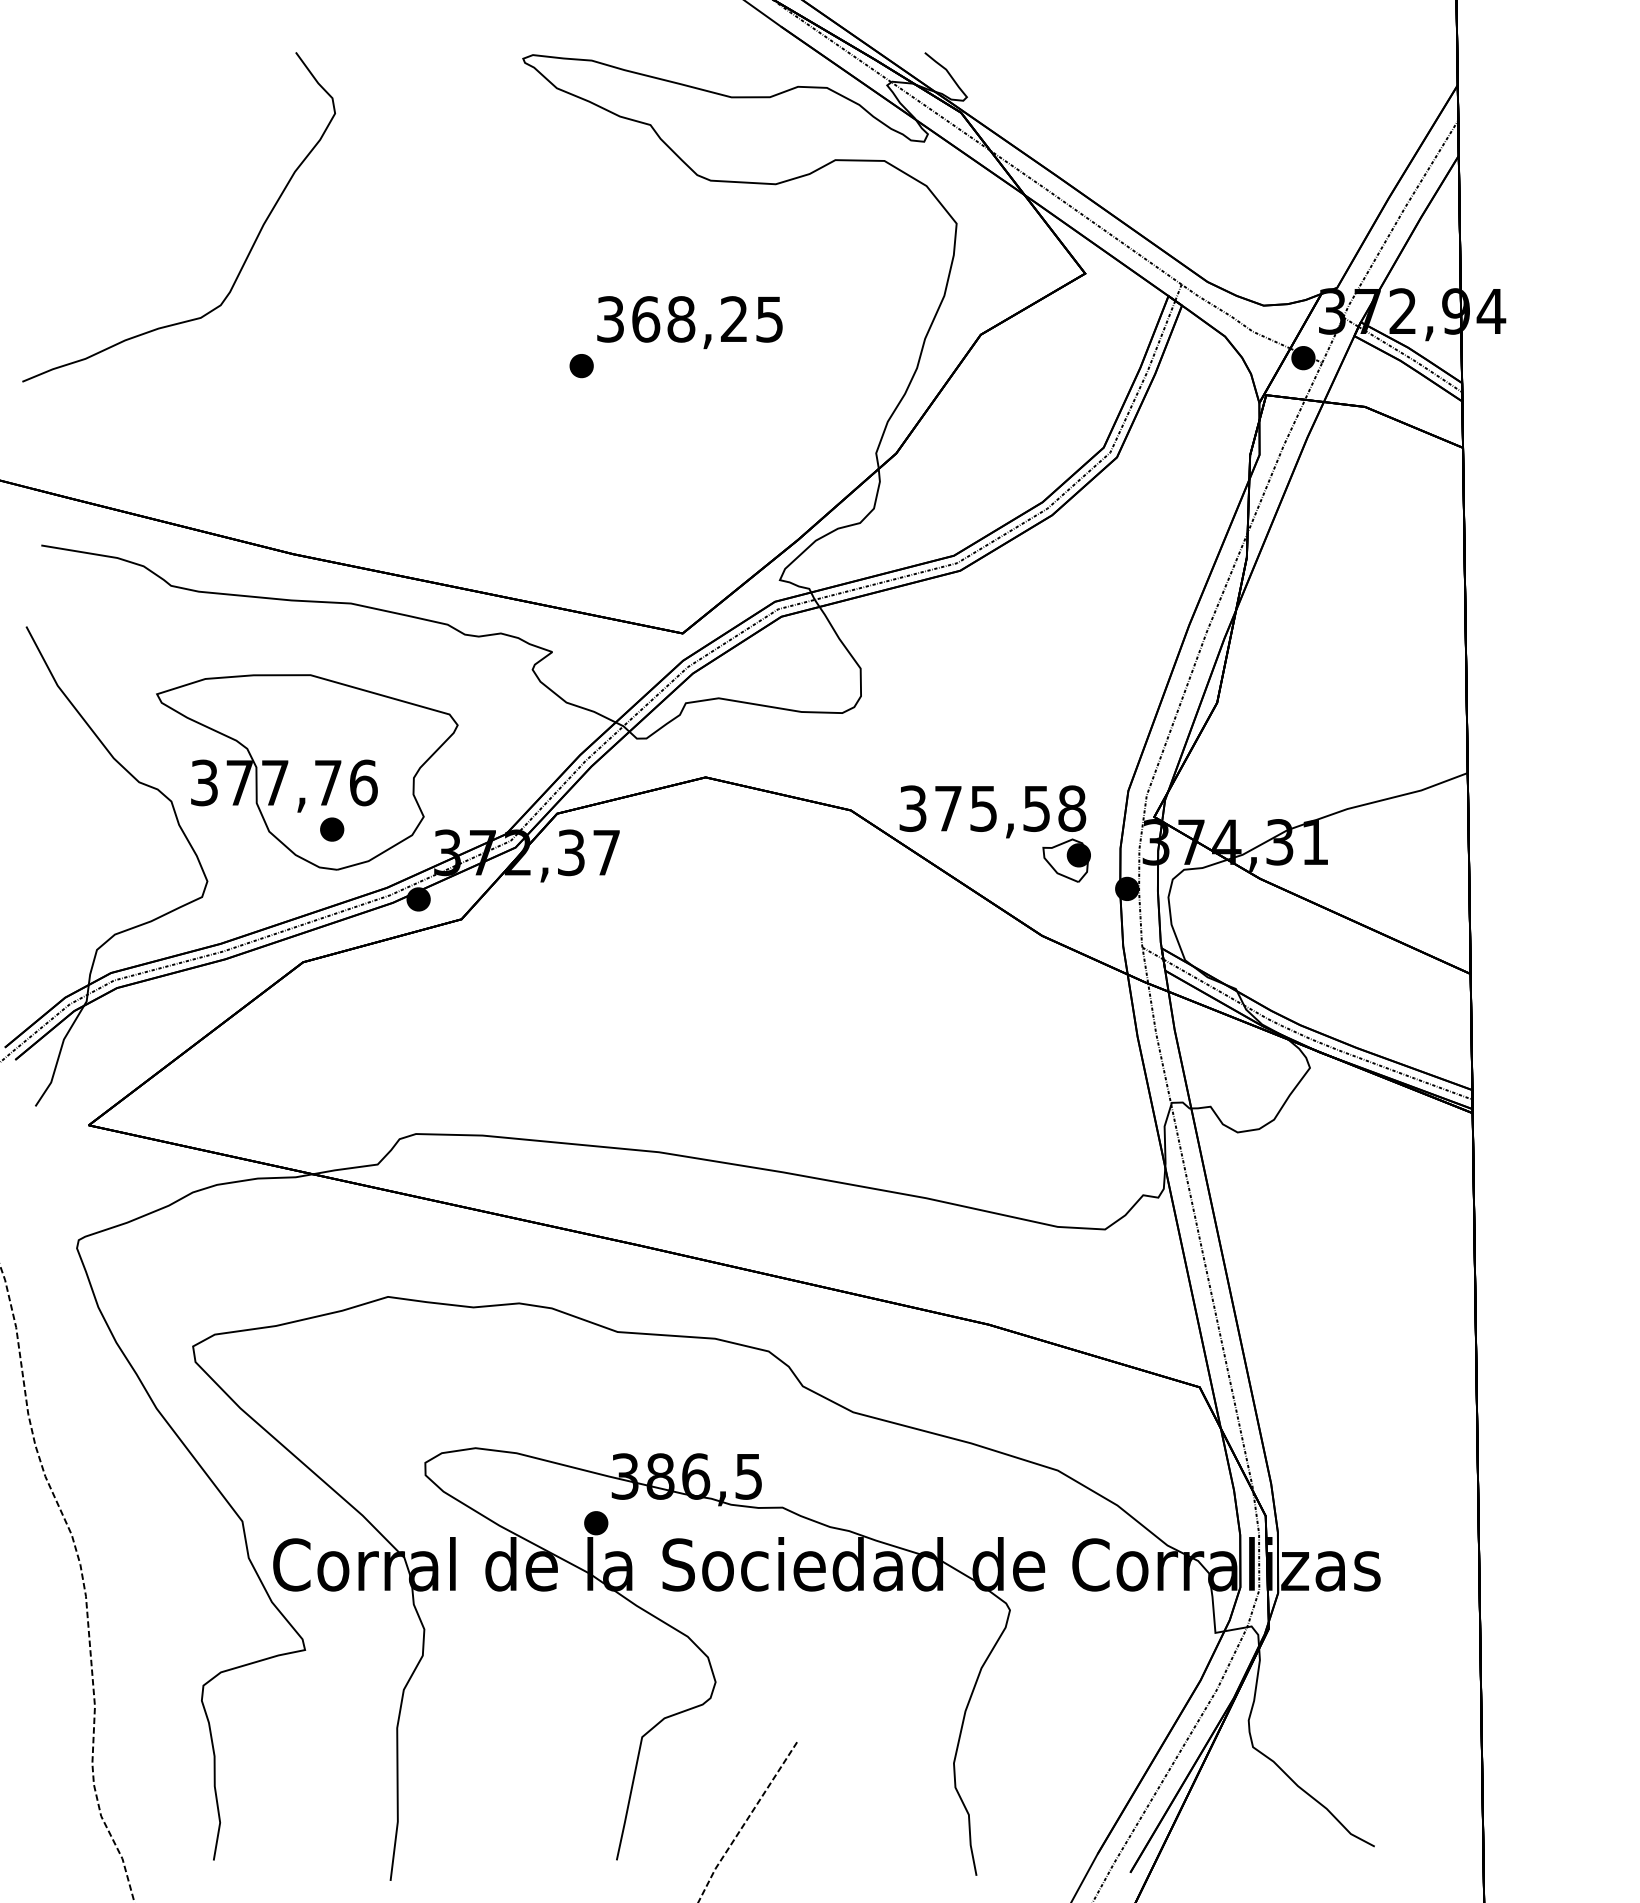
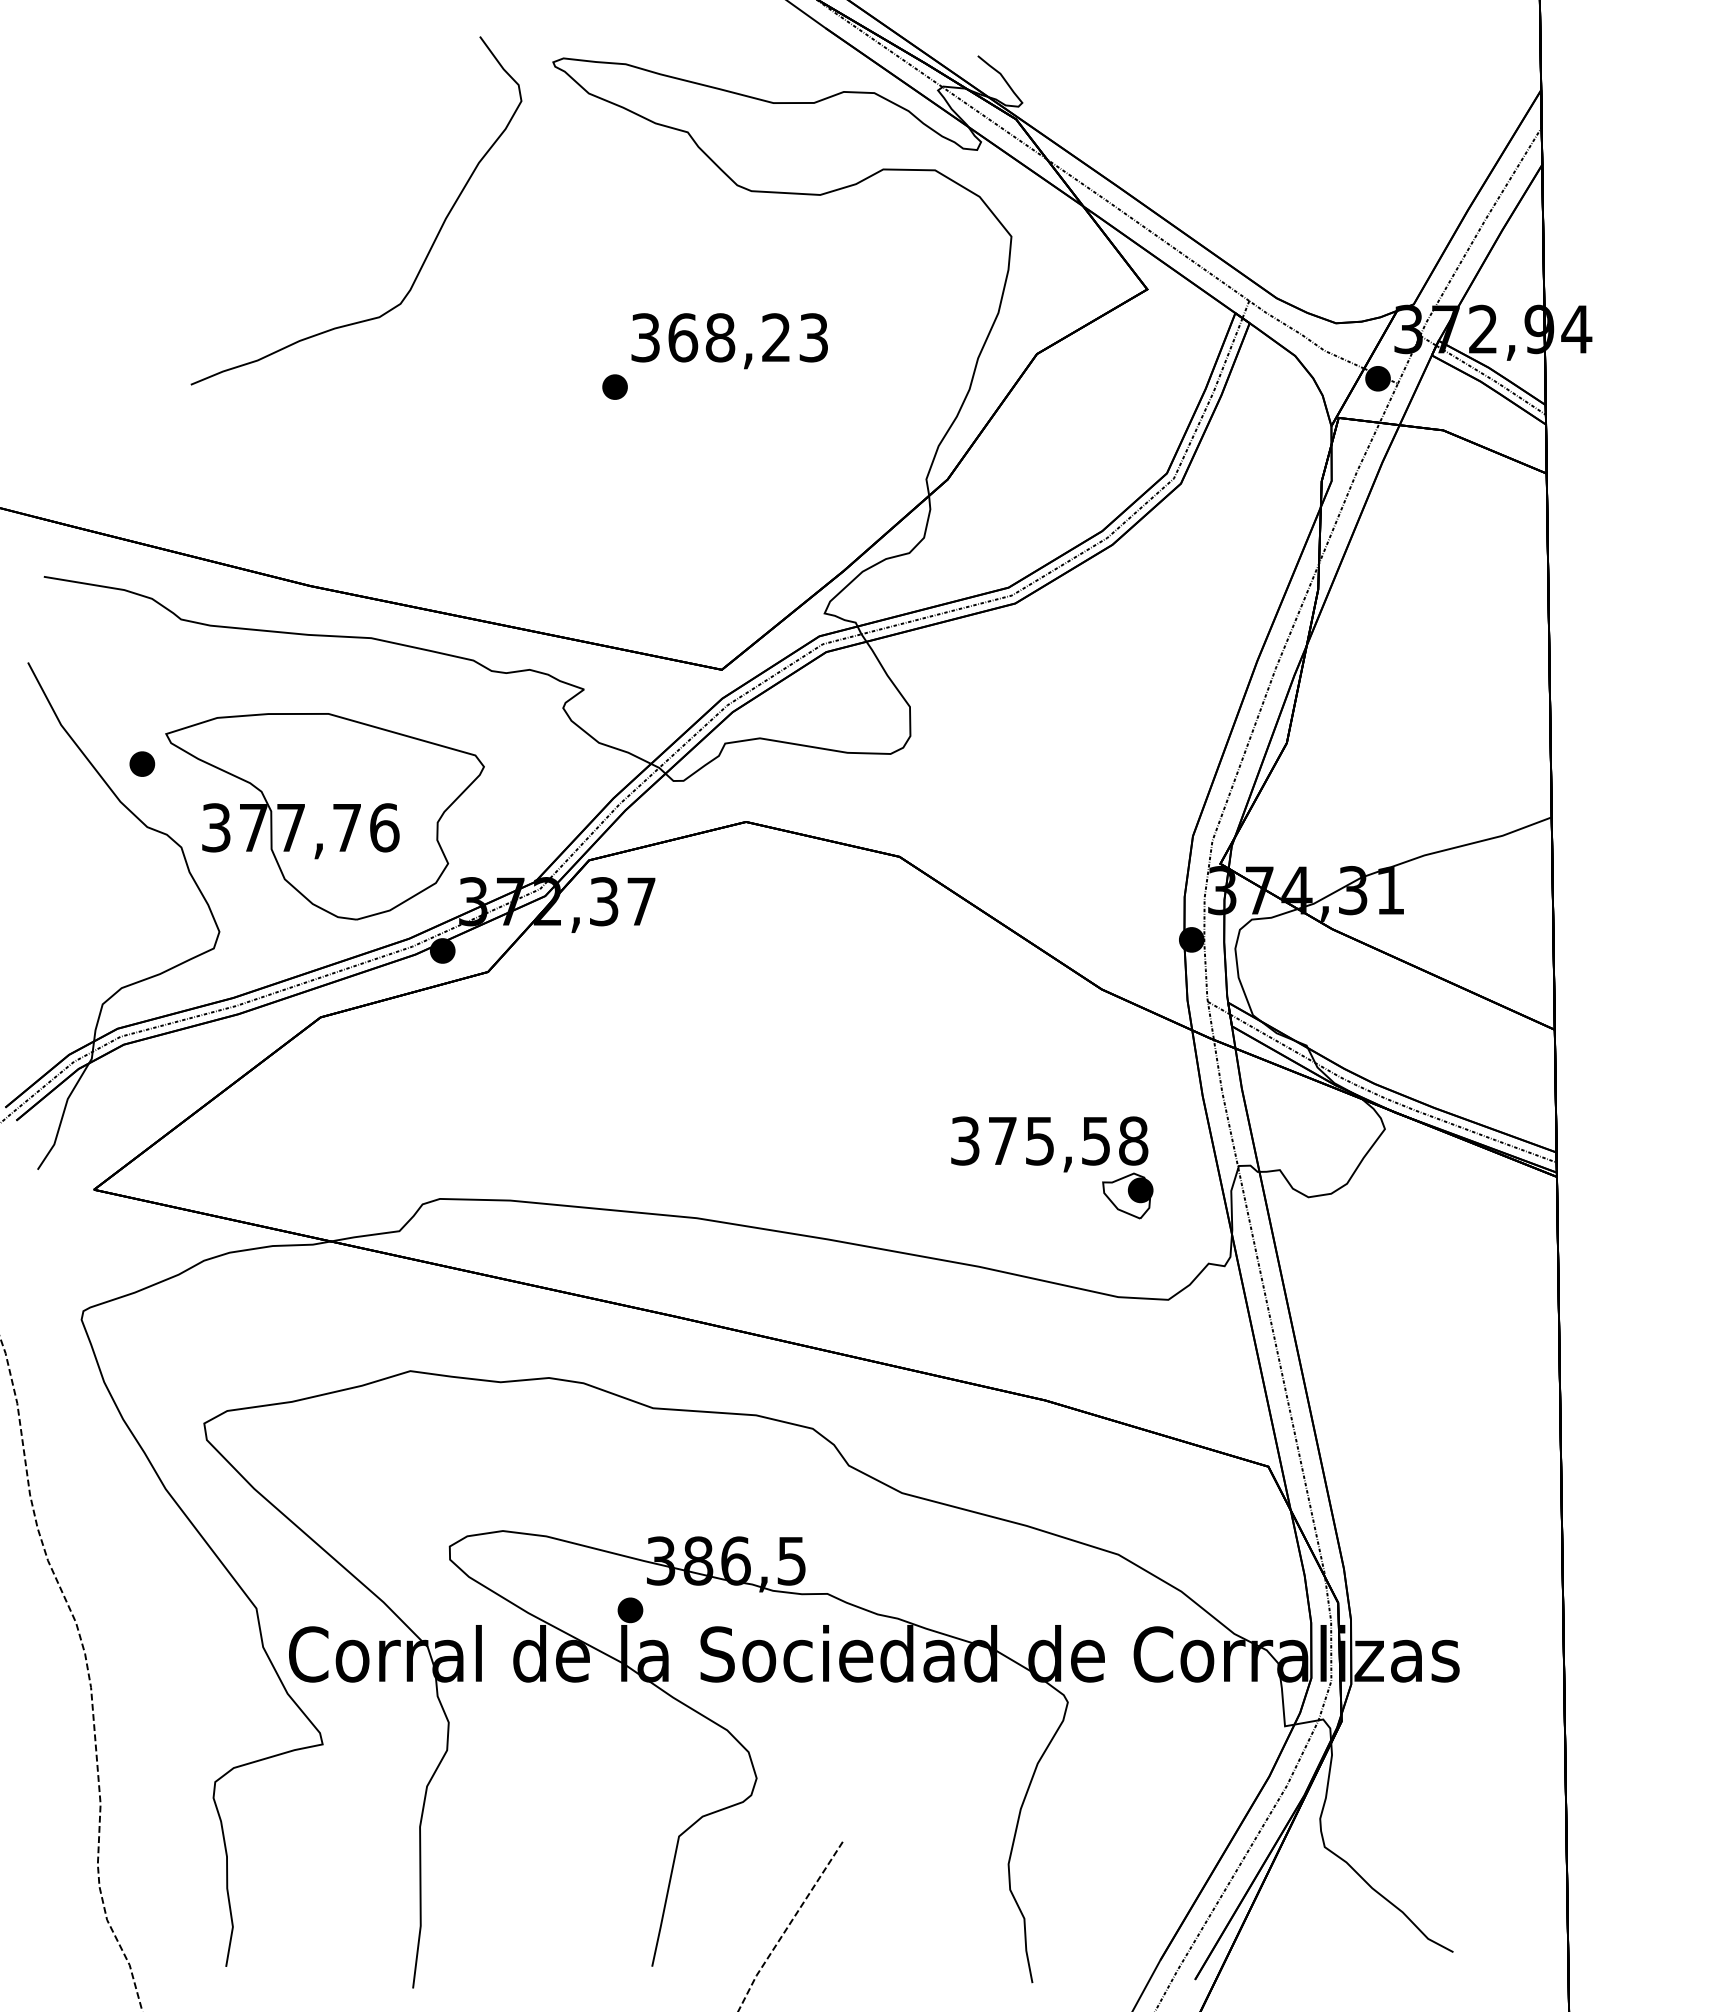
part: (249, 251) -> (430, 247), moved
text: (769, 319) -> (813, 337), 368,25 -> 368,23
part: (332, 828) -> (142, 763), moved
part: (991, 828) -> (1048, 1162), moved

